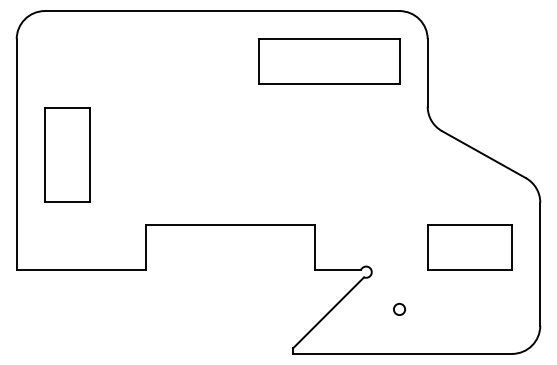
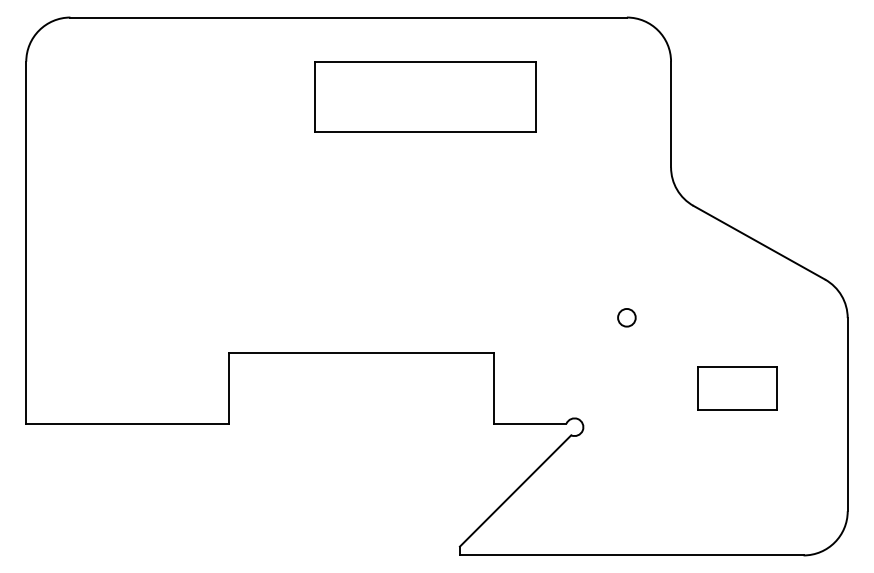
part: (329, 61) -> (426, 96), moved
part: (67, 154) -> (105, 242), removed
part: (469, 247) -> (736, 388), size x0.6
circle: (399, 308) -> (626, 316), moved

